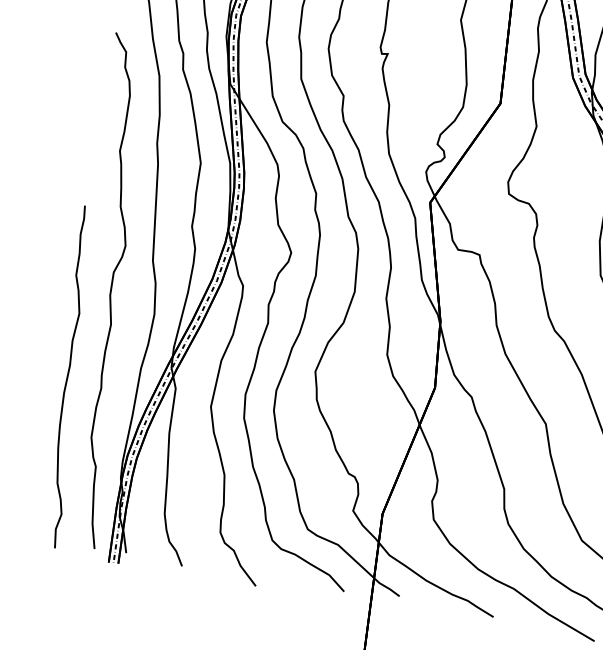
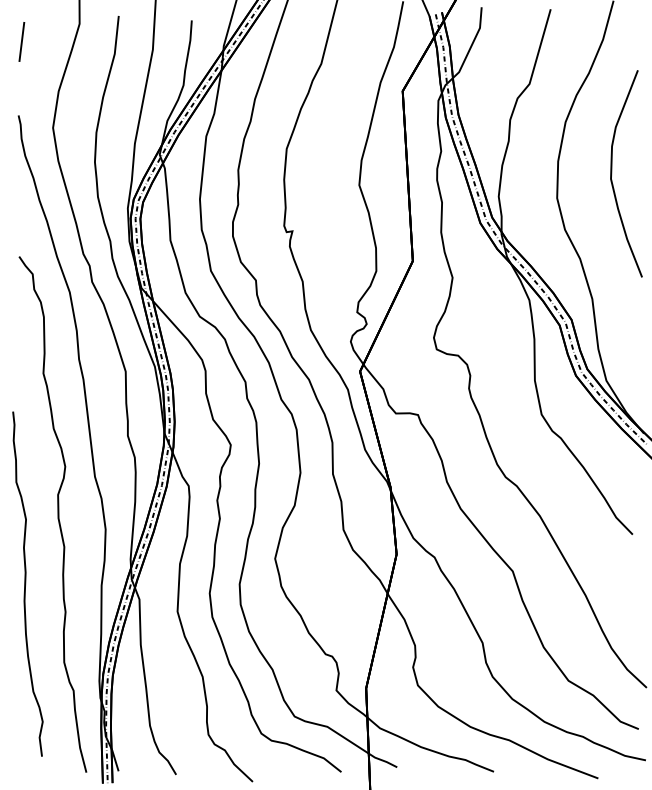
curve: (69, 376) -> (26, 583), moved

